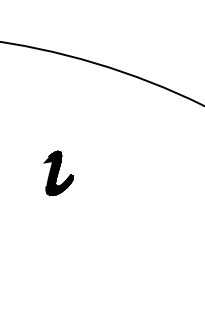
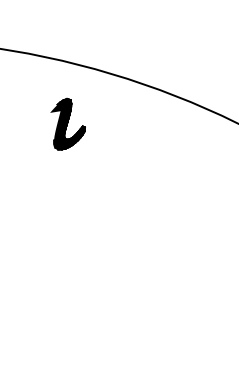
part: (57, 172) -> (67, 123), moved

